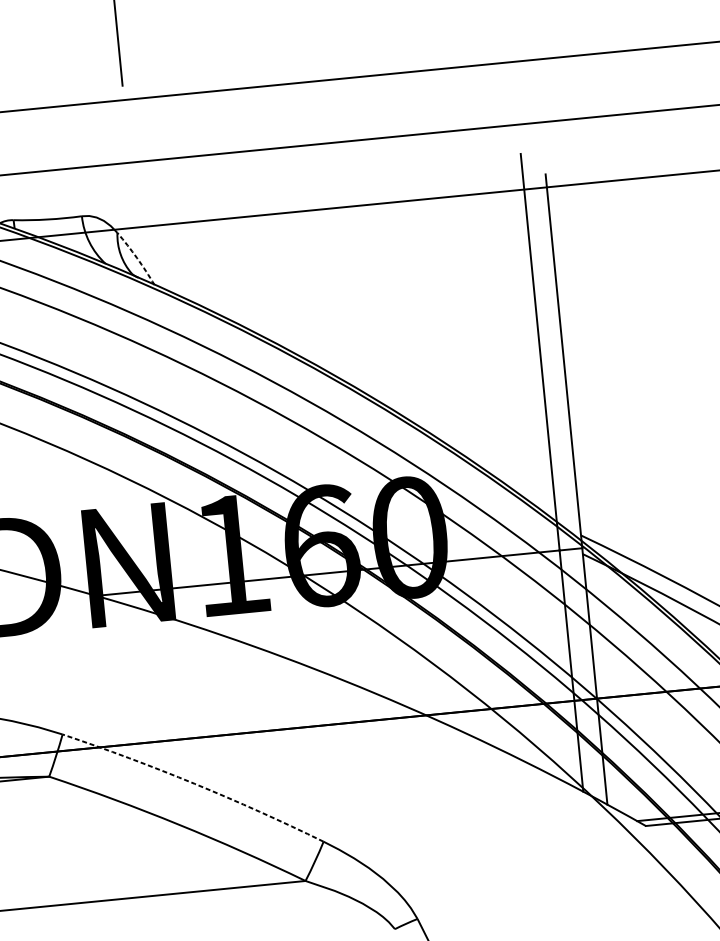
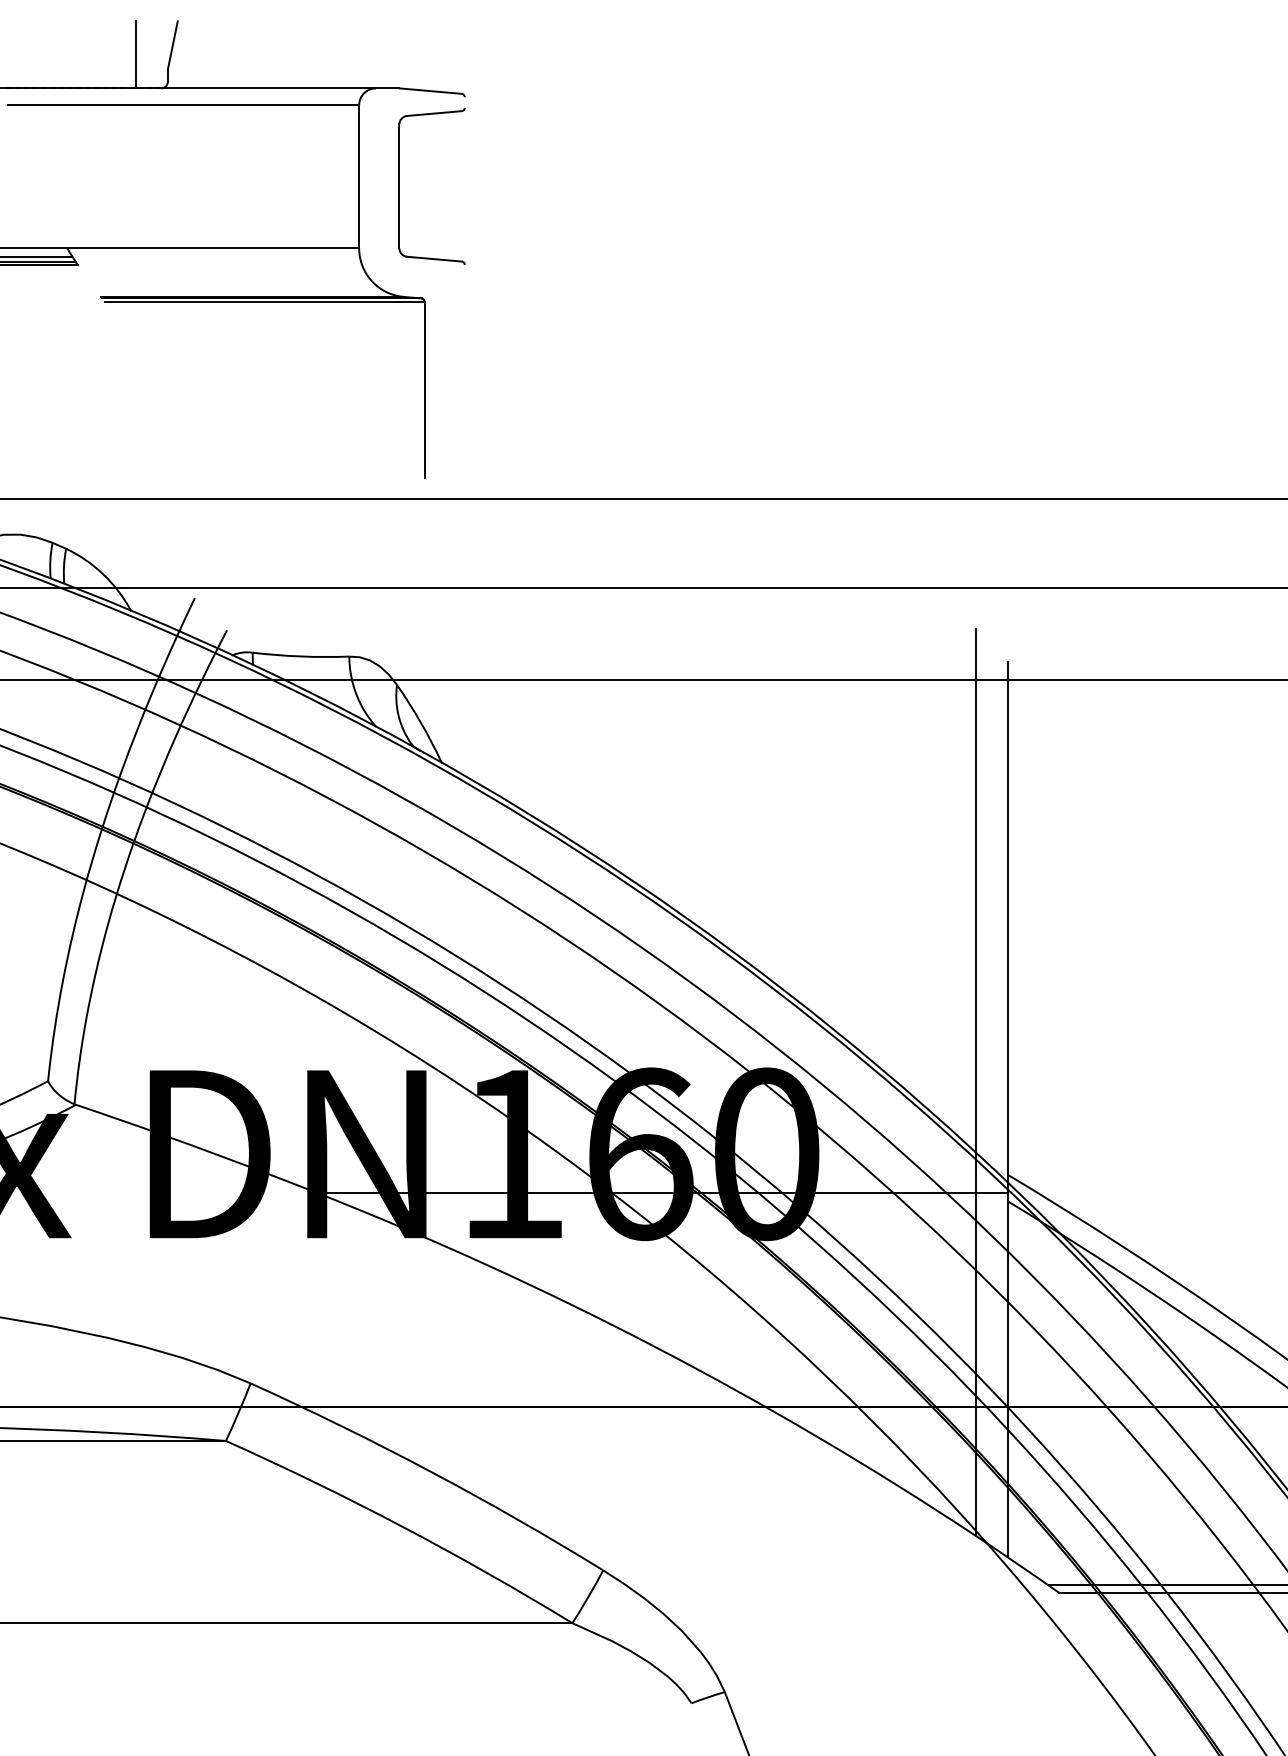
arc: (137, 258) -> (421, 723), dashed -> solid
arc: (194, 784) -> (429, 1471), dashed -> solid

